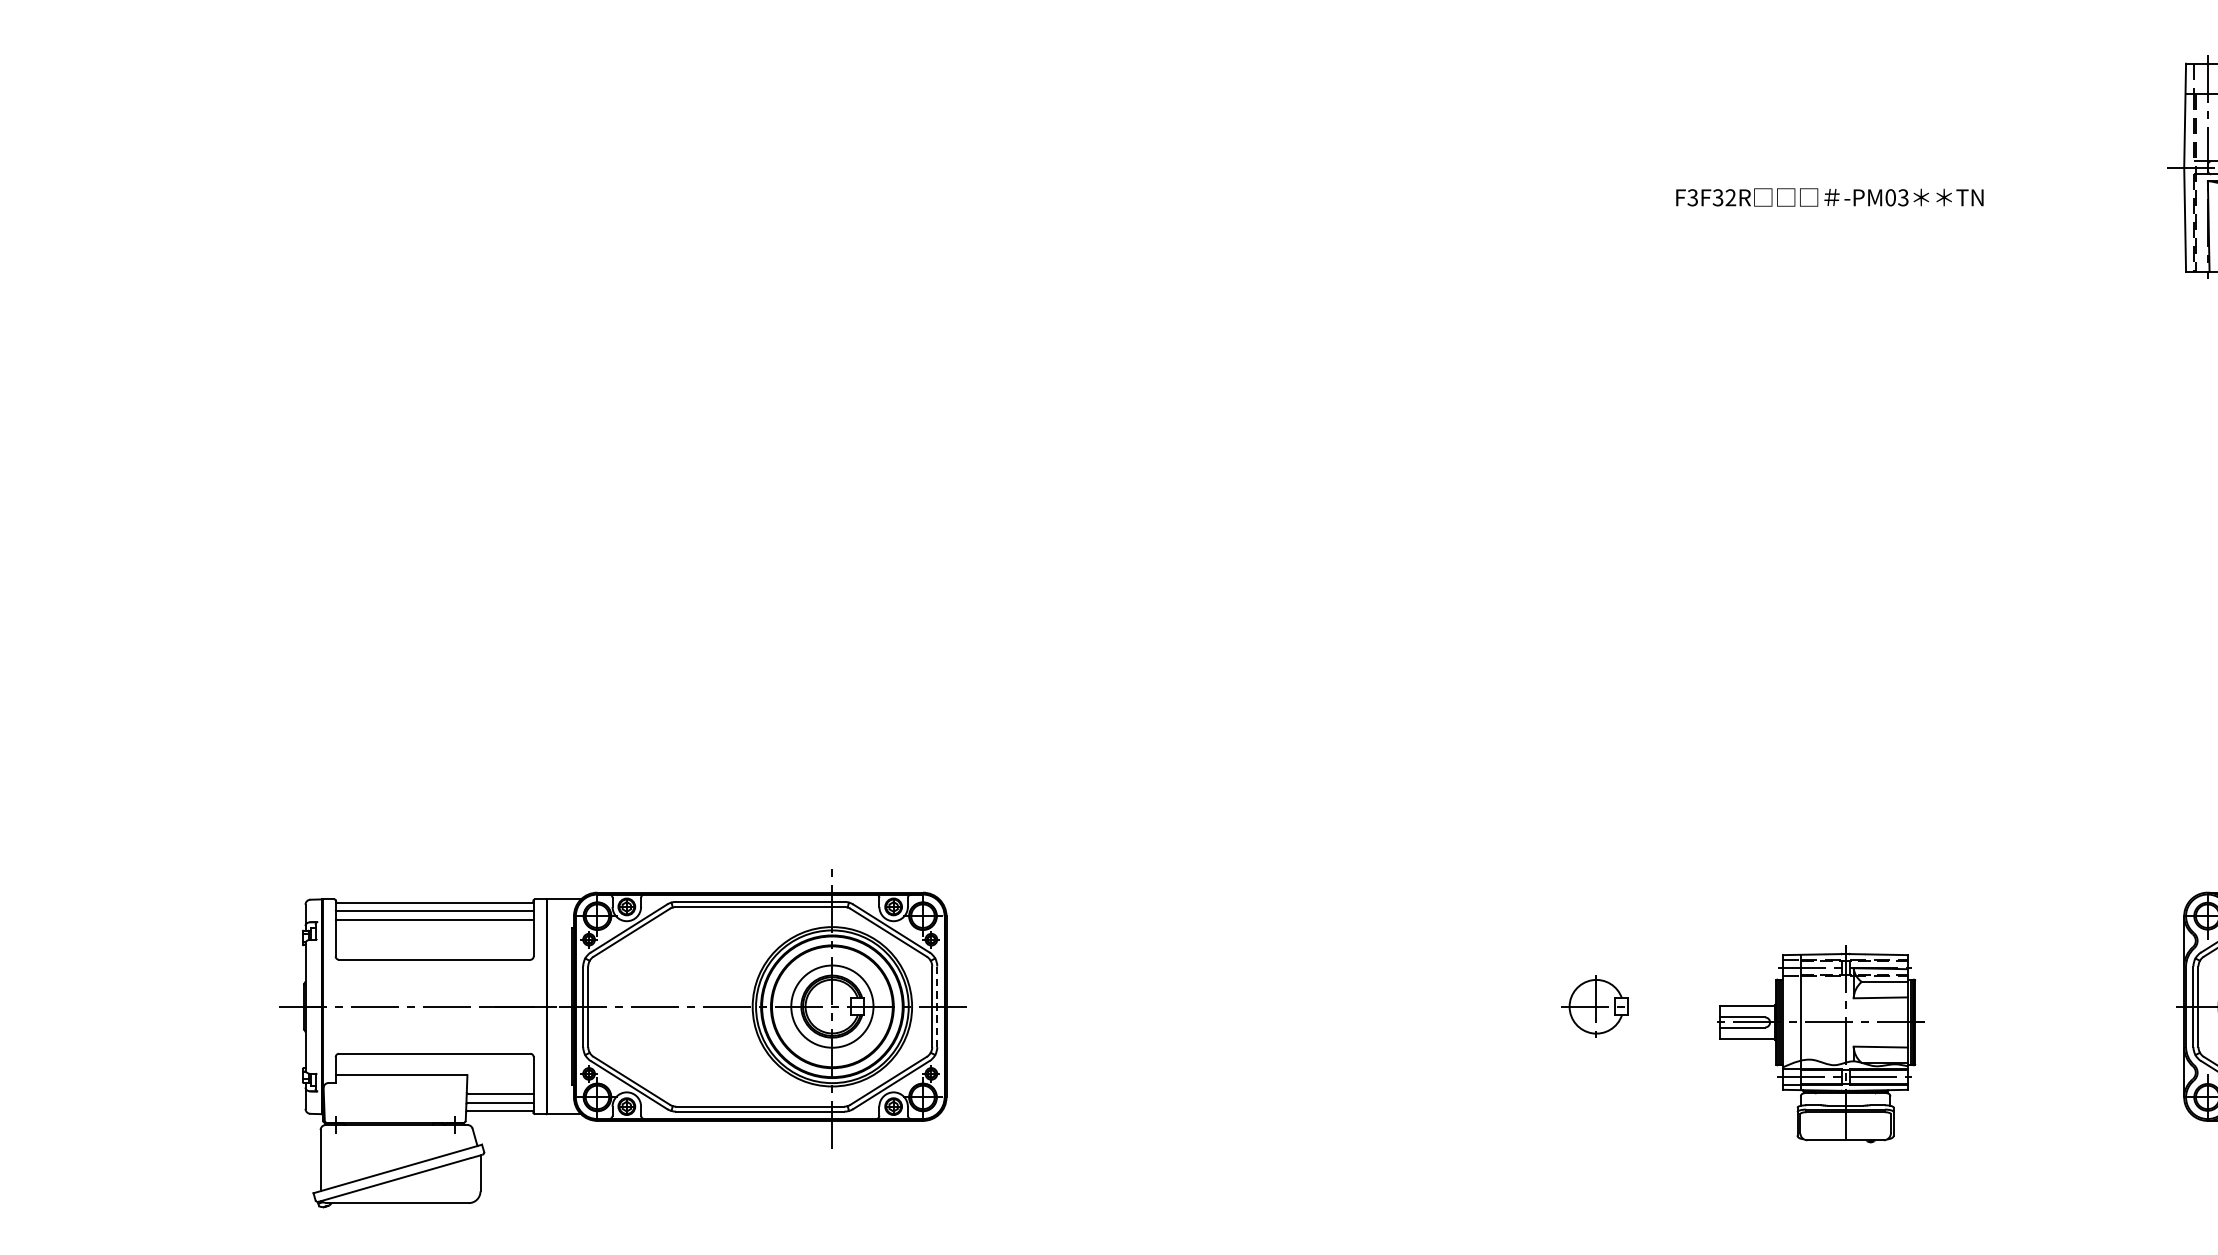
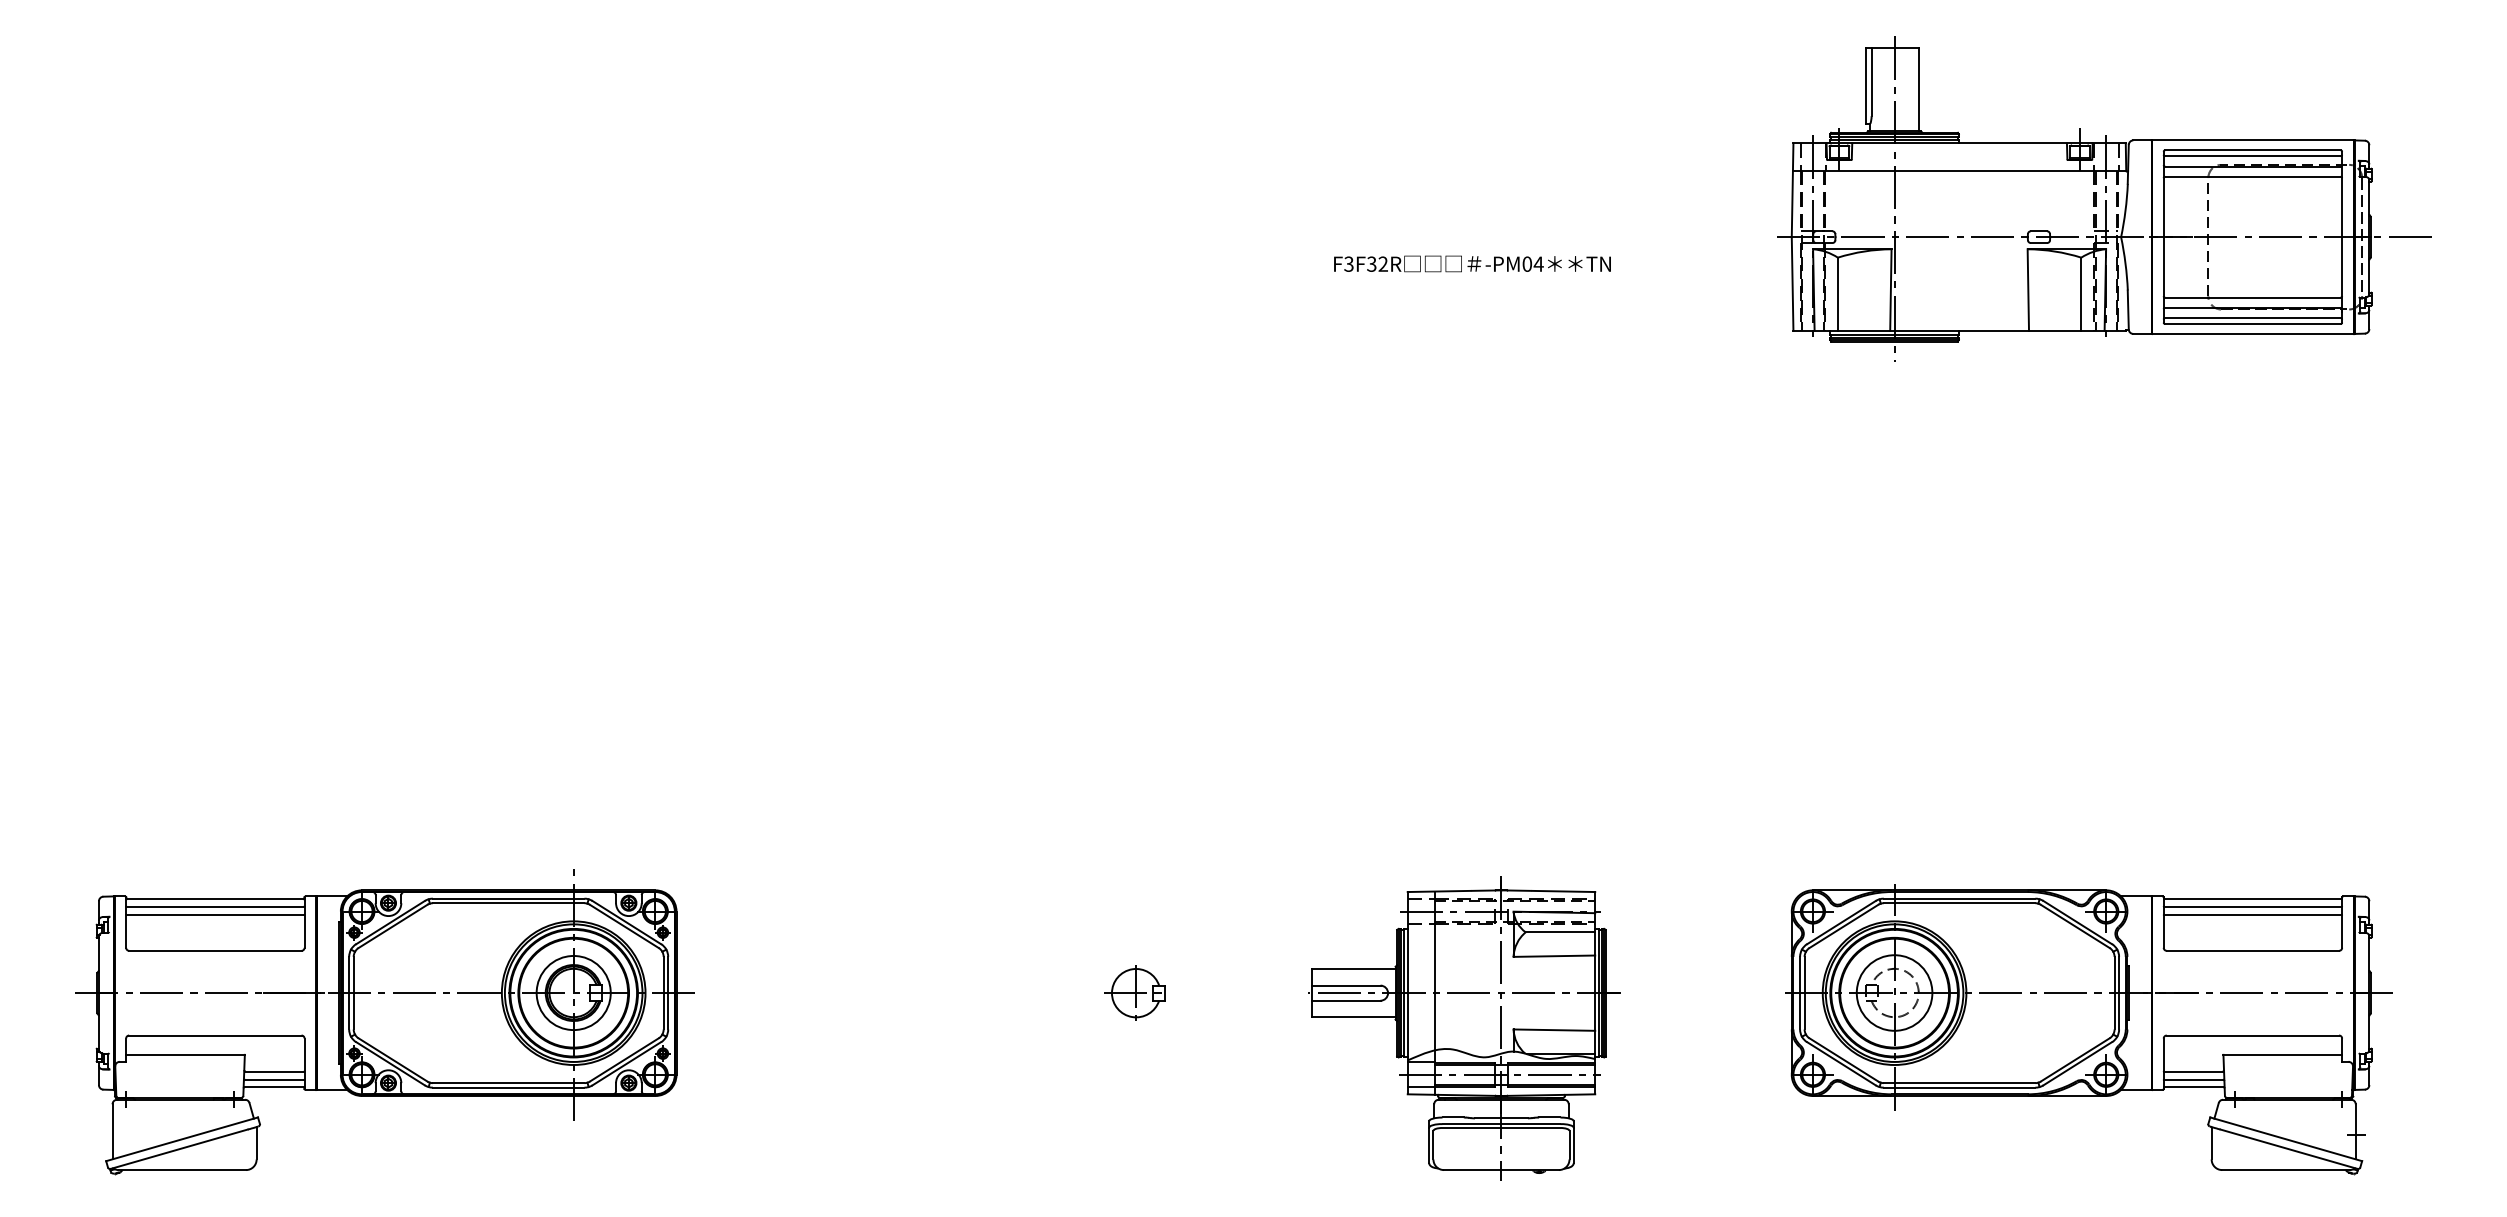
text: (1903, 196) -> (1538, 263), -PM03 -> -PM04
part: (1594, 1006) -> (1134, 992), moved
line: (937, 1007) -> (668, 993), dashed -> solid
part: (1821, 1045) -> (1464, 1028), size x1.67

